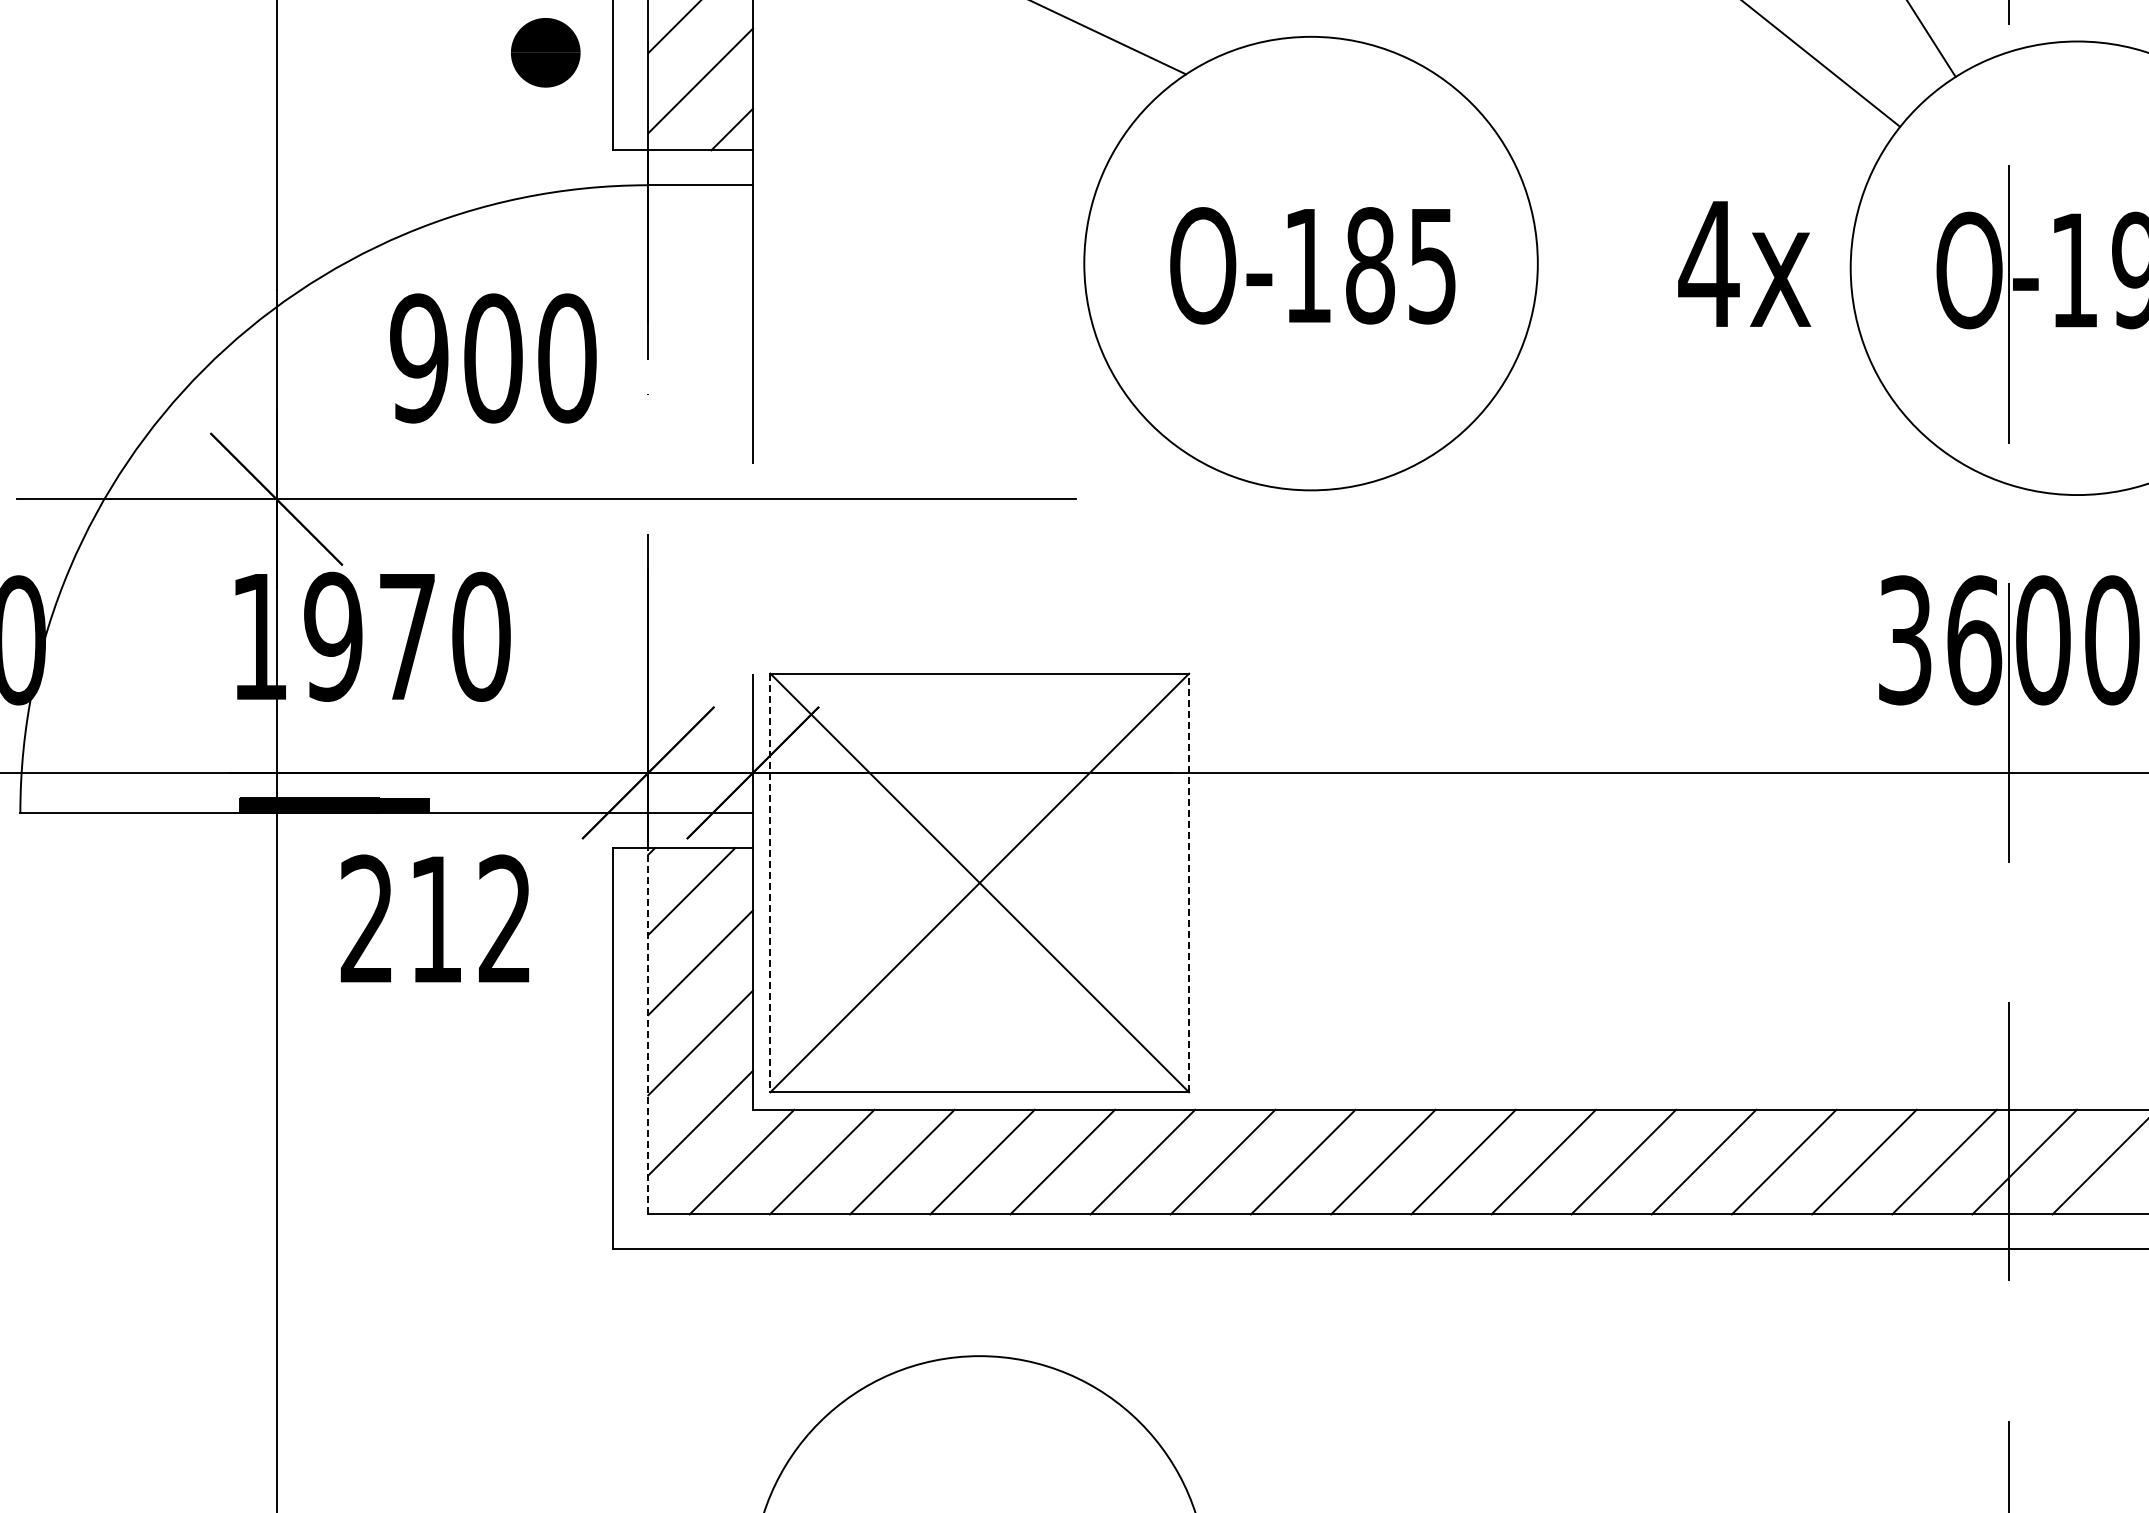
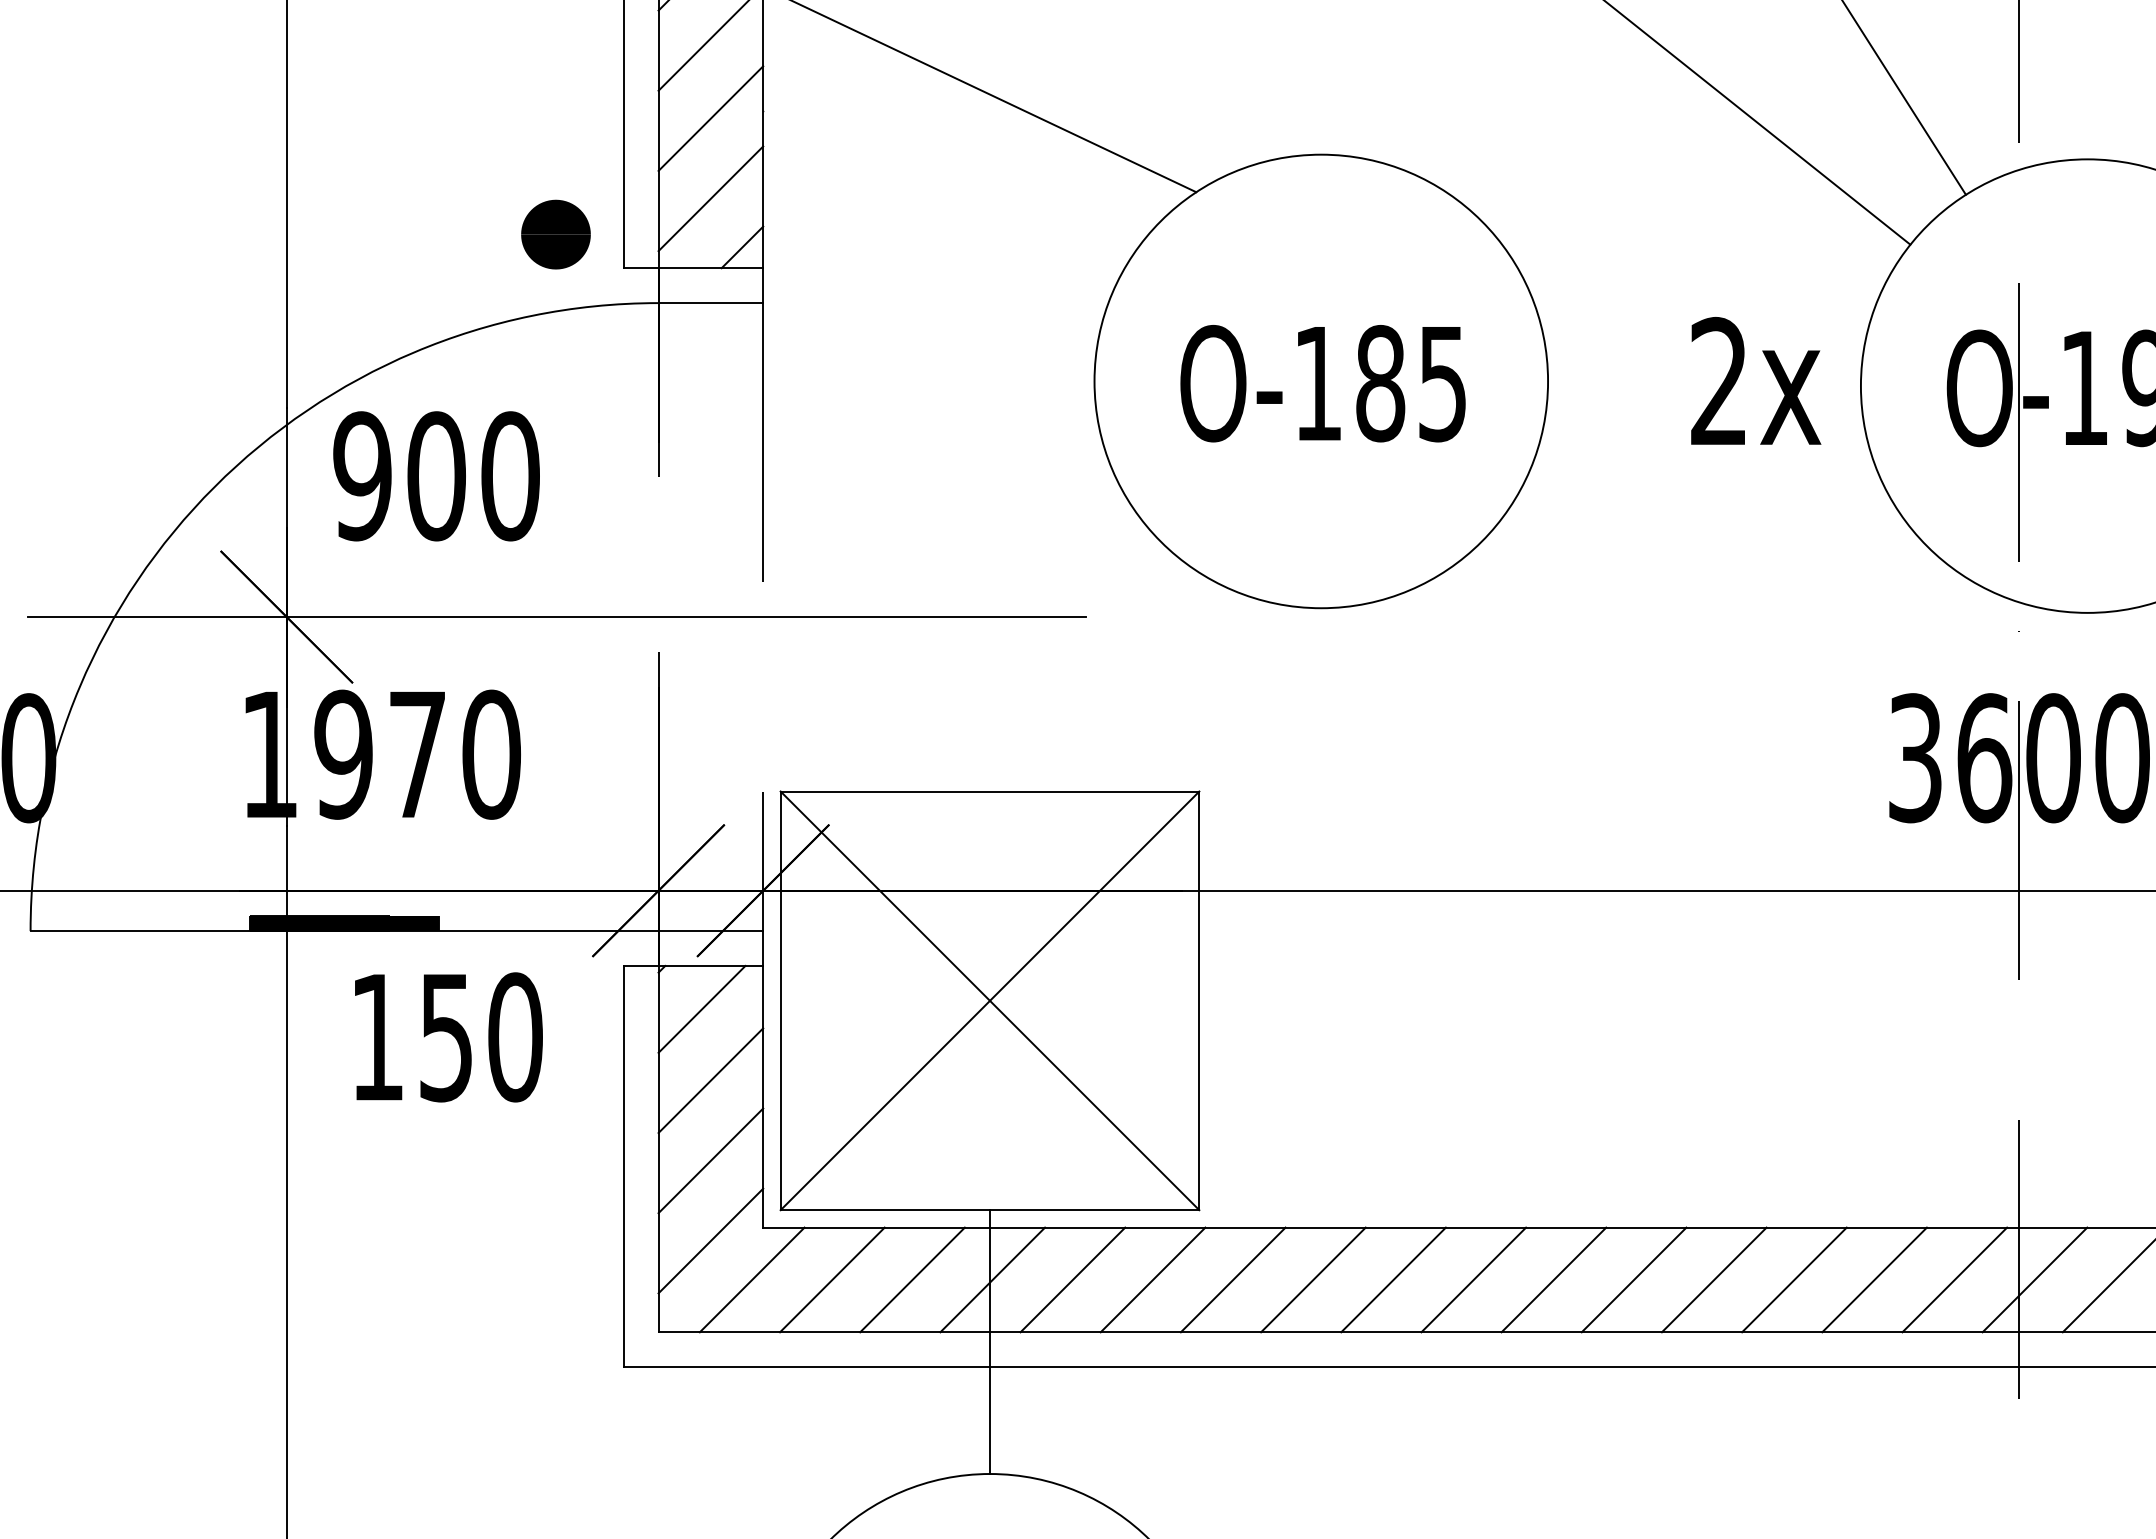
part: (545, 52) -> (555, 234), moved
text: (1709, 262) -> (1719, 380), 4x -> 2x
text: (493, 358) -> (436, 476), moved
line: (1189, 882) -> (1199, 1000), dashed -> solid
line: (770, 883) -> (780, 1001), dashed -> solid
text: (436, 919) -> (446, 1037), 212 -> 150
line: (648, 1013) -> (658, 1131), dashed -> solid
line: (980, 1224) -> (990, 1342), added

